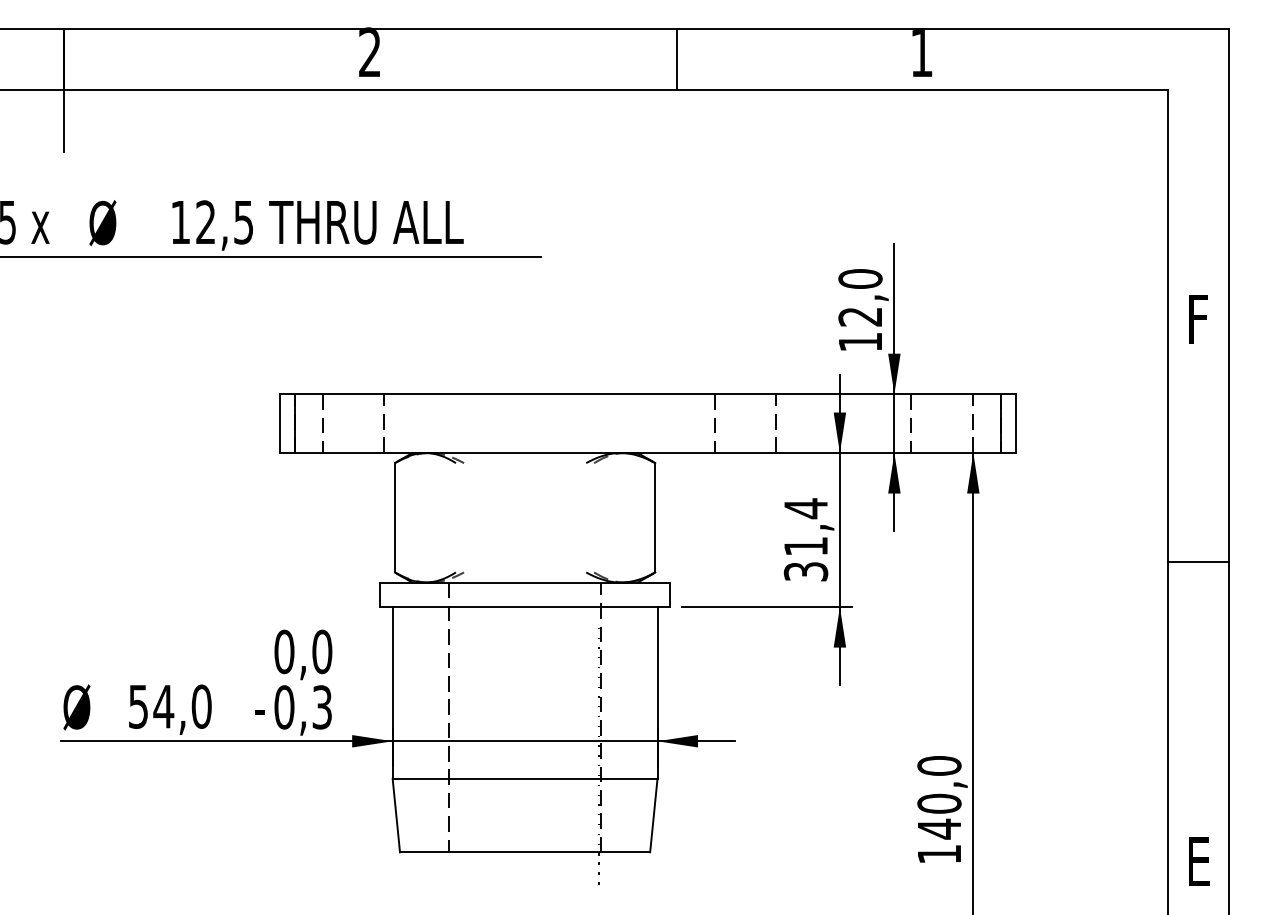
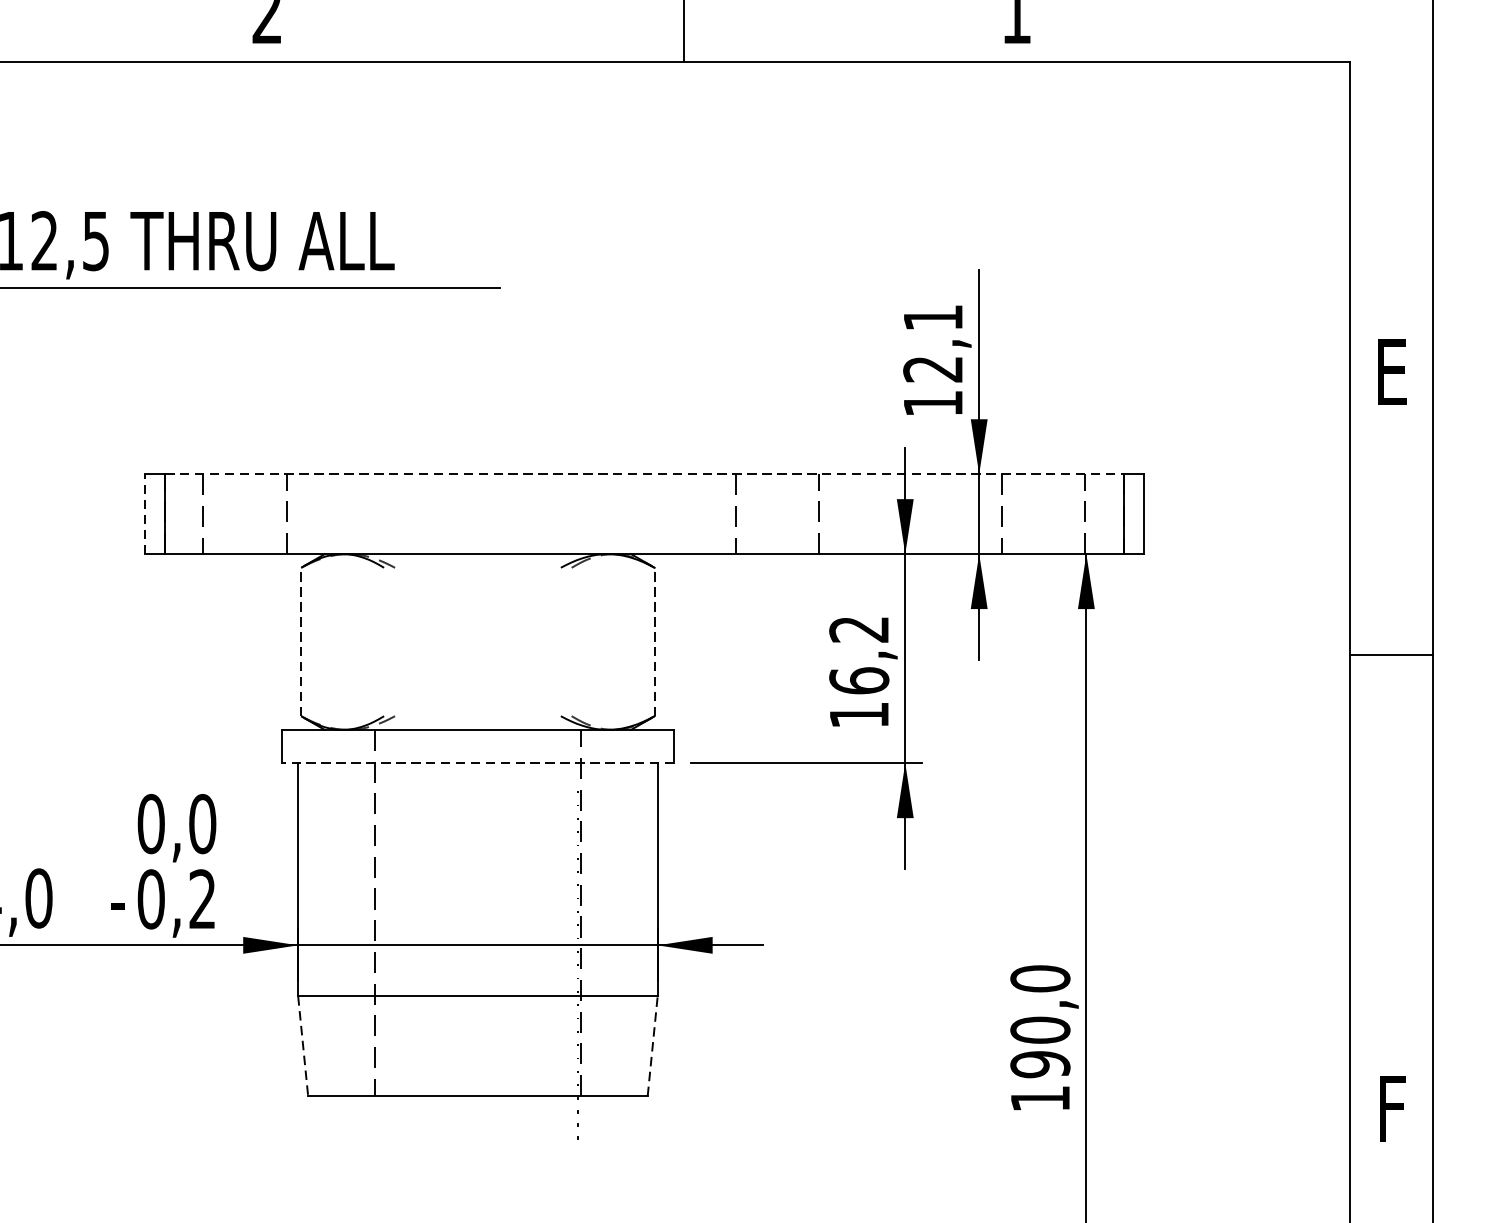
text: (860, 278) -> (933, 317), 12,0 -> 12,1
text: (1198, 319) -> (1392, 372), F -> E
line: (648, 394) -> (645, 474), solid -> dashed
line: (279, 423) -> (144, 513), solid -> dashed
line: (394, 517) -> (300, 641), solid -> dashed
line: (655, 517) -> (654, 641), solid -> dashed
text: (805, 539) -> (858, 671), 31,4 -> 16,2
line: (1197, 562) -> (1390, 655), moved
line: (525, 607) -> (478, 763), solid -> dashed
text: (321, 707) -> (201, 899), 0,3 -> 0,2
line: (396, 815) -> (303, 1046), solid -> dashed
line: (653, 815) -> (652, 1046), solid -> dashed
text: (939, 828) -> (1040, 1063), 140,0 -> 190,0
text: (1199, 861) -> (1393, 1108), E -> F

